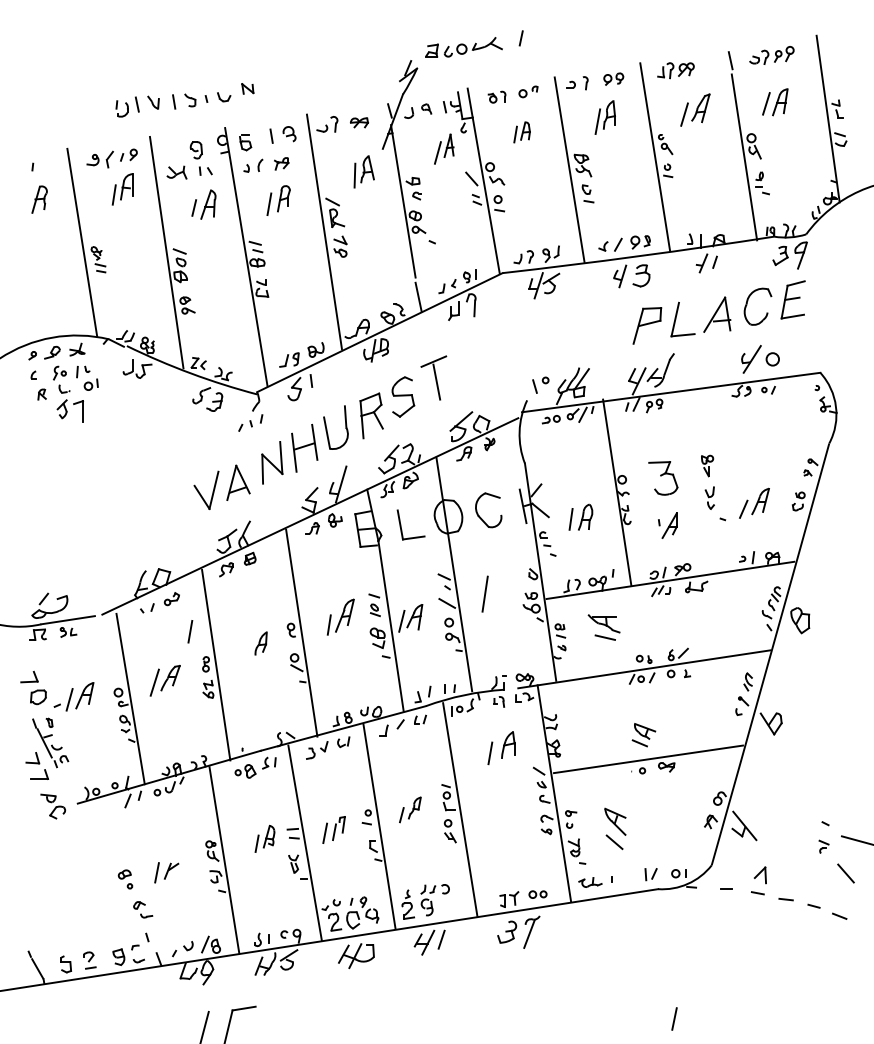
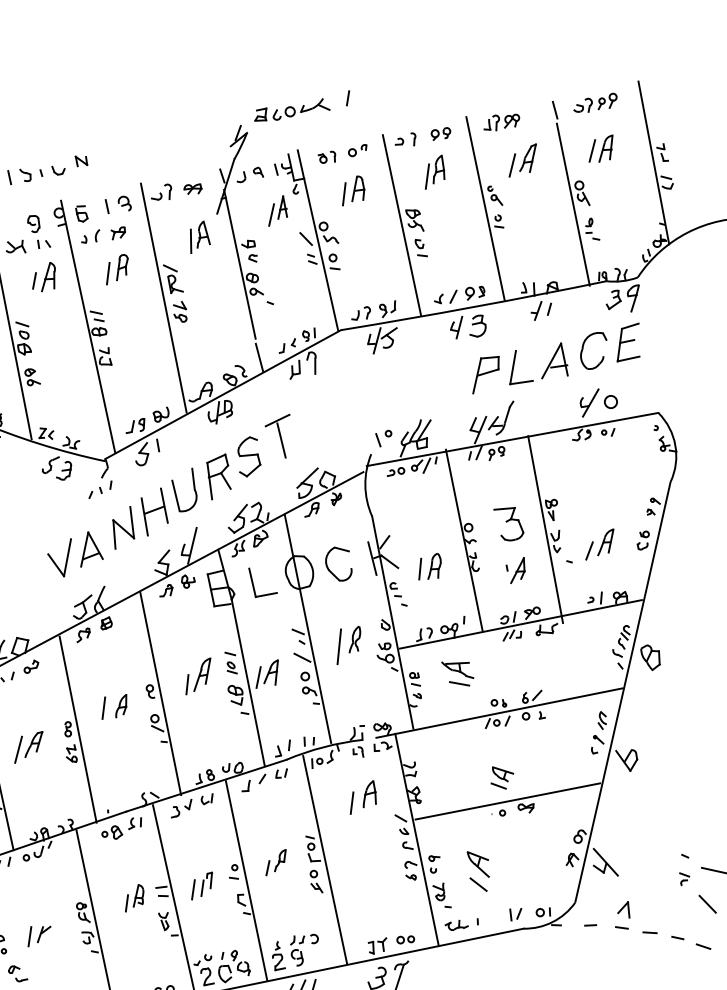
part: (522, 132) -> (353, 190), size x1.43
line: (700, 485) -> (545, 529), added
part: (501, 587) -> (355, 639), added
line: (190, 631) -> (103, 707), moved

